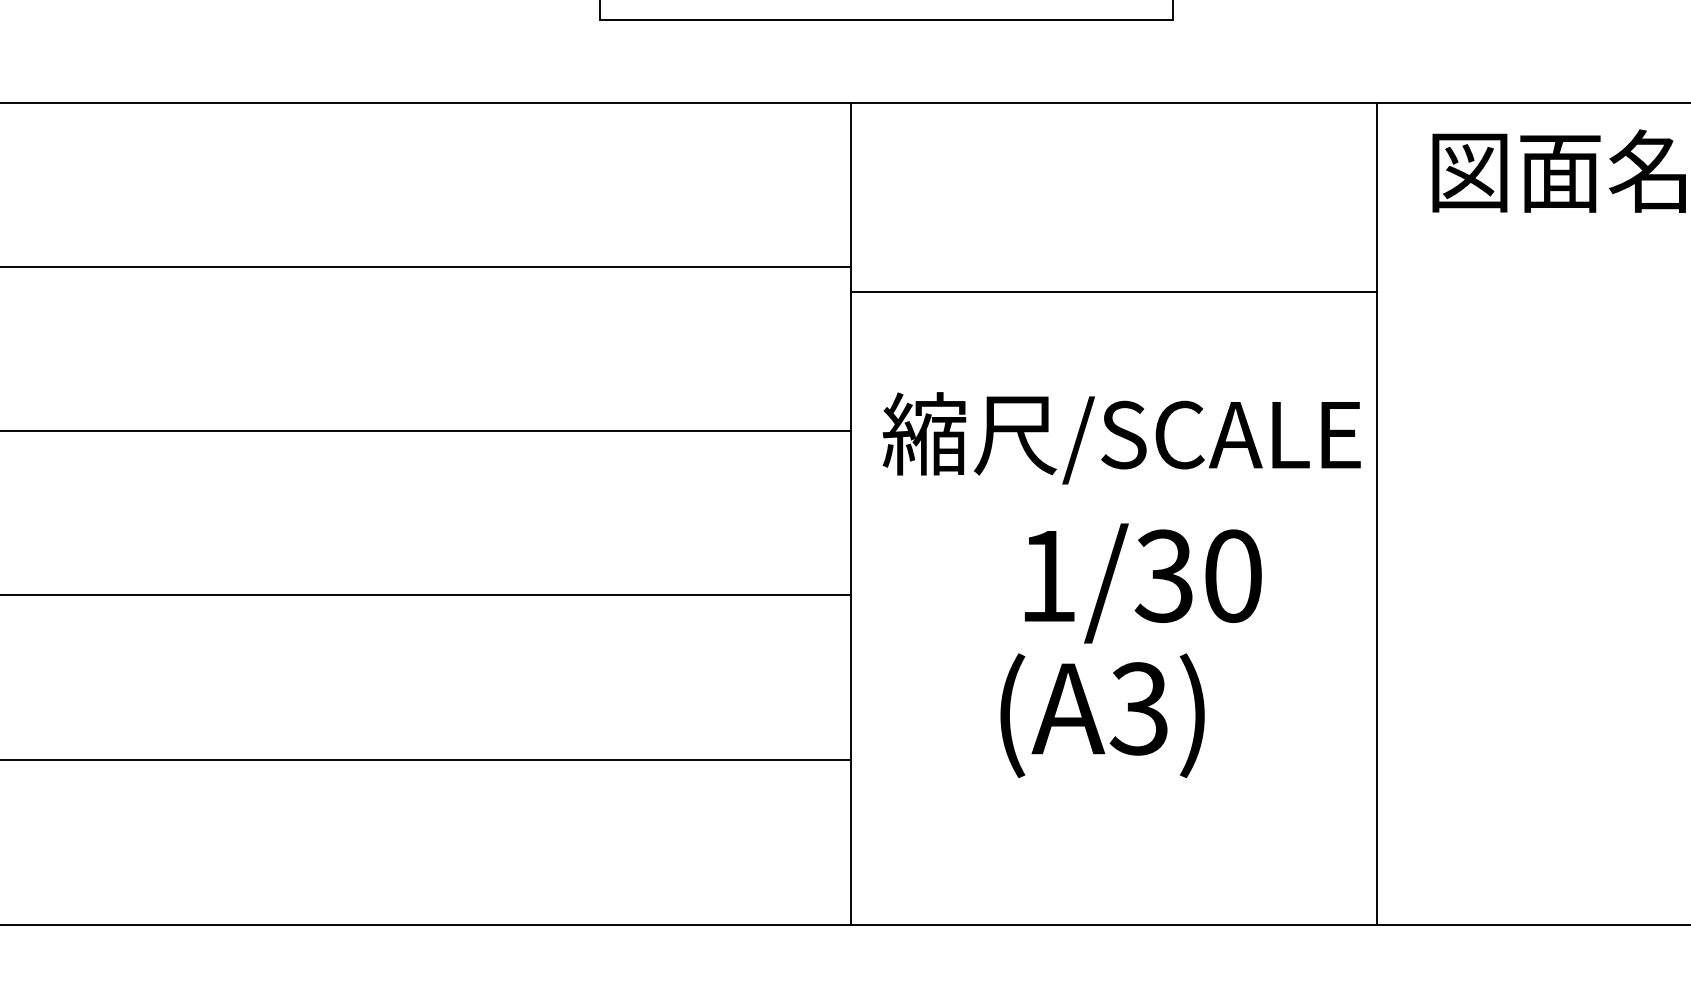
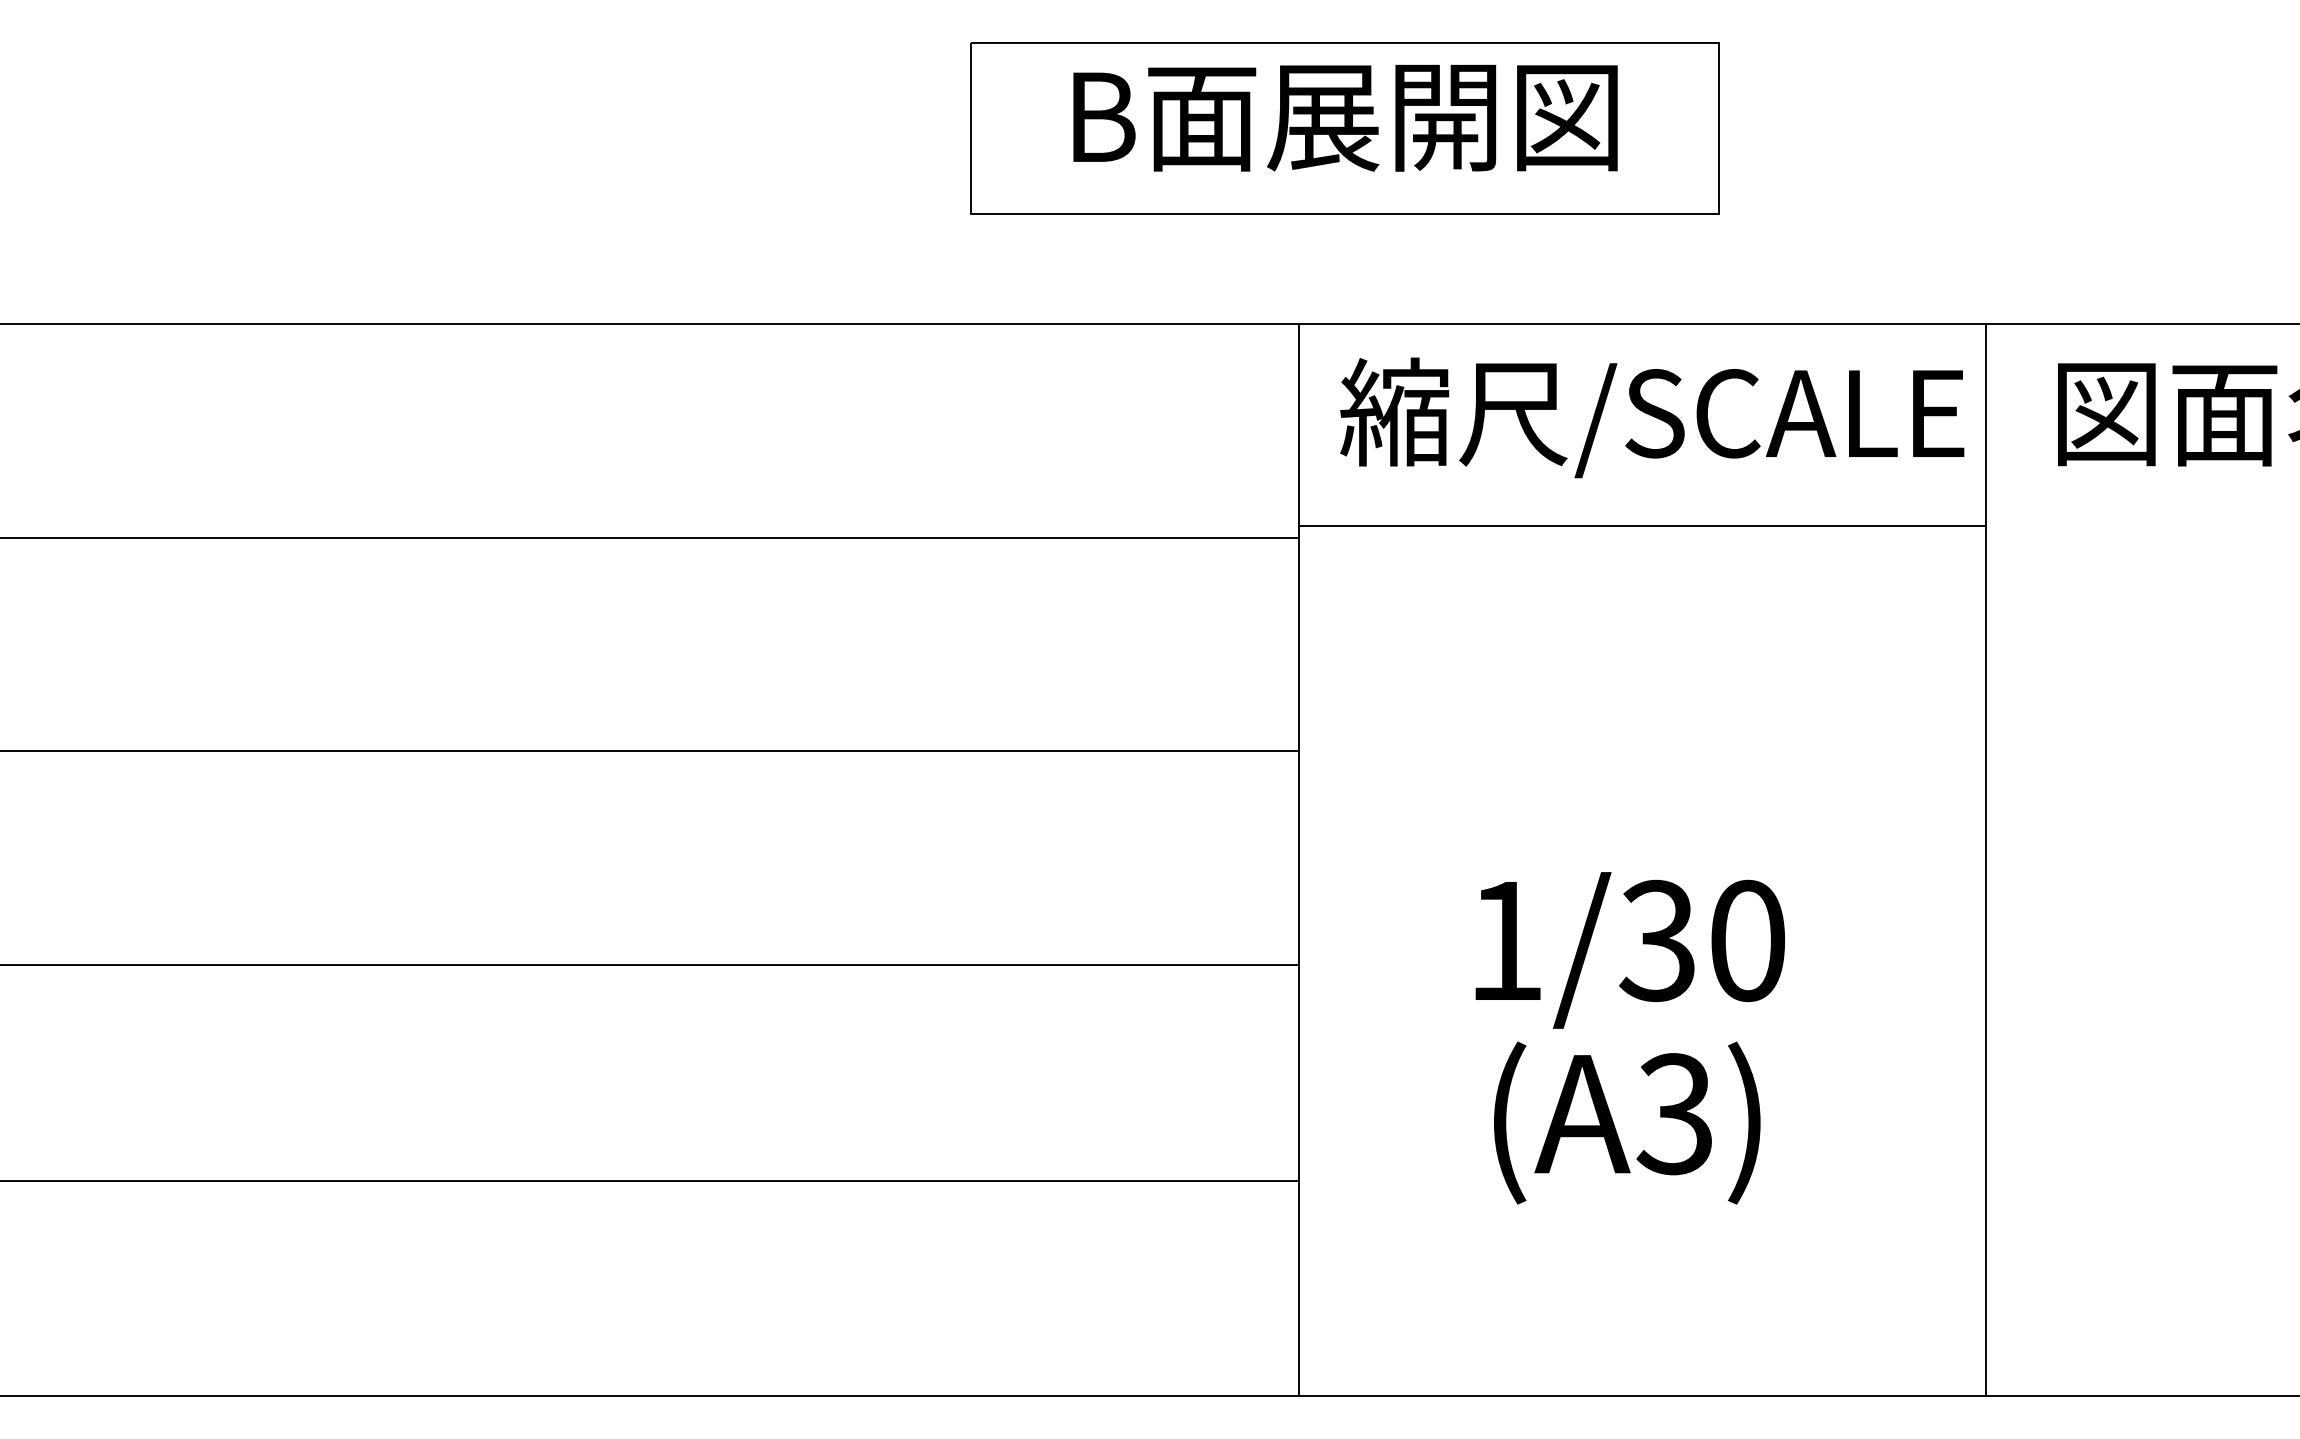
line: (1113, 292) -> (1641, 526), moved
text: (1121, 438) -> (1652, 417), moved
text: (1142, 583) -> (1629, 950), moved

